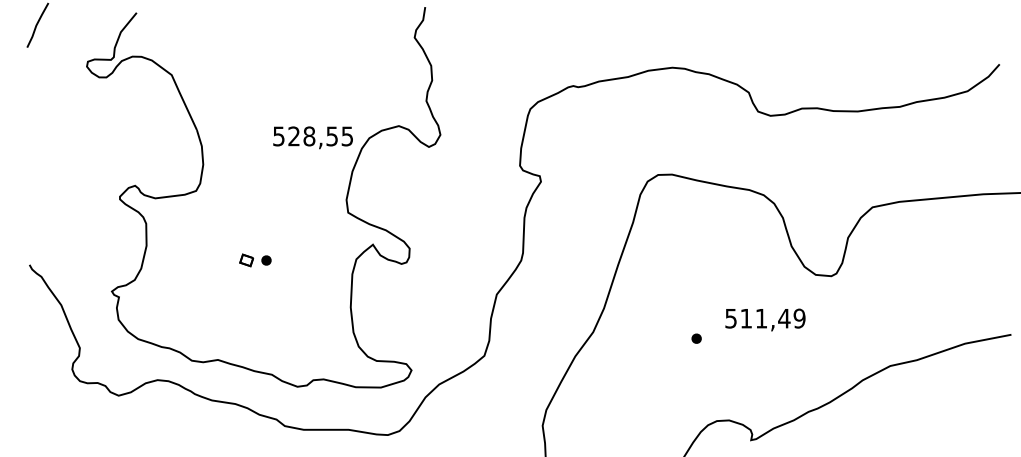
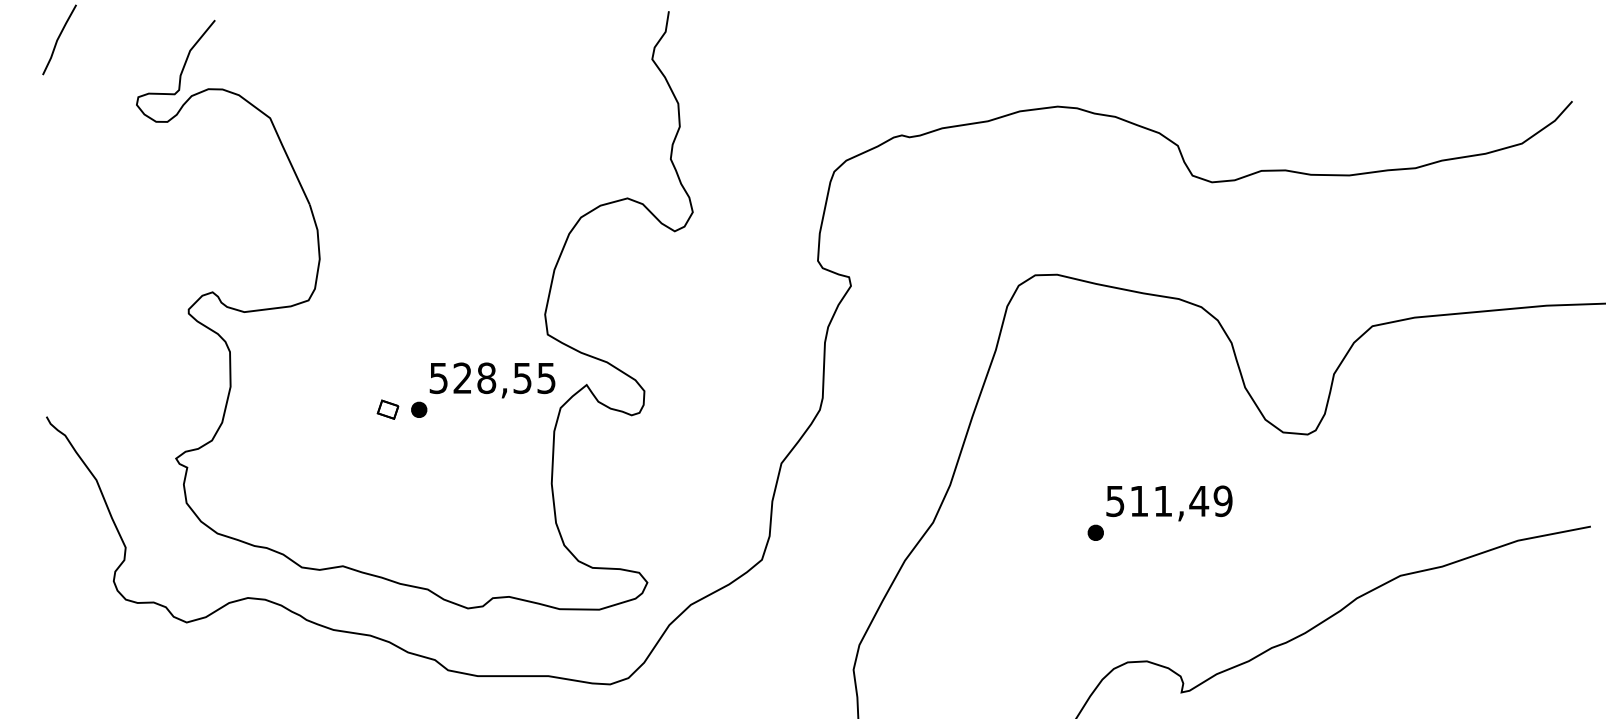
text: (312, 137) -> (491, 379), moved
text: (765, 319) -> (1169, 502), moved

